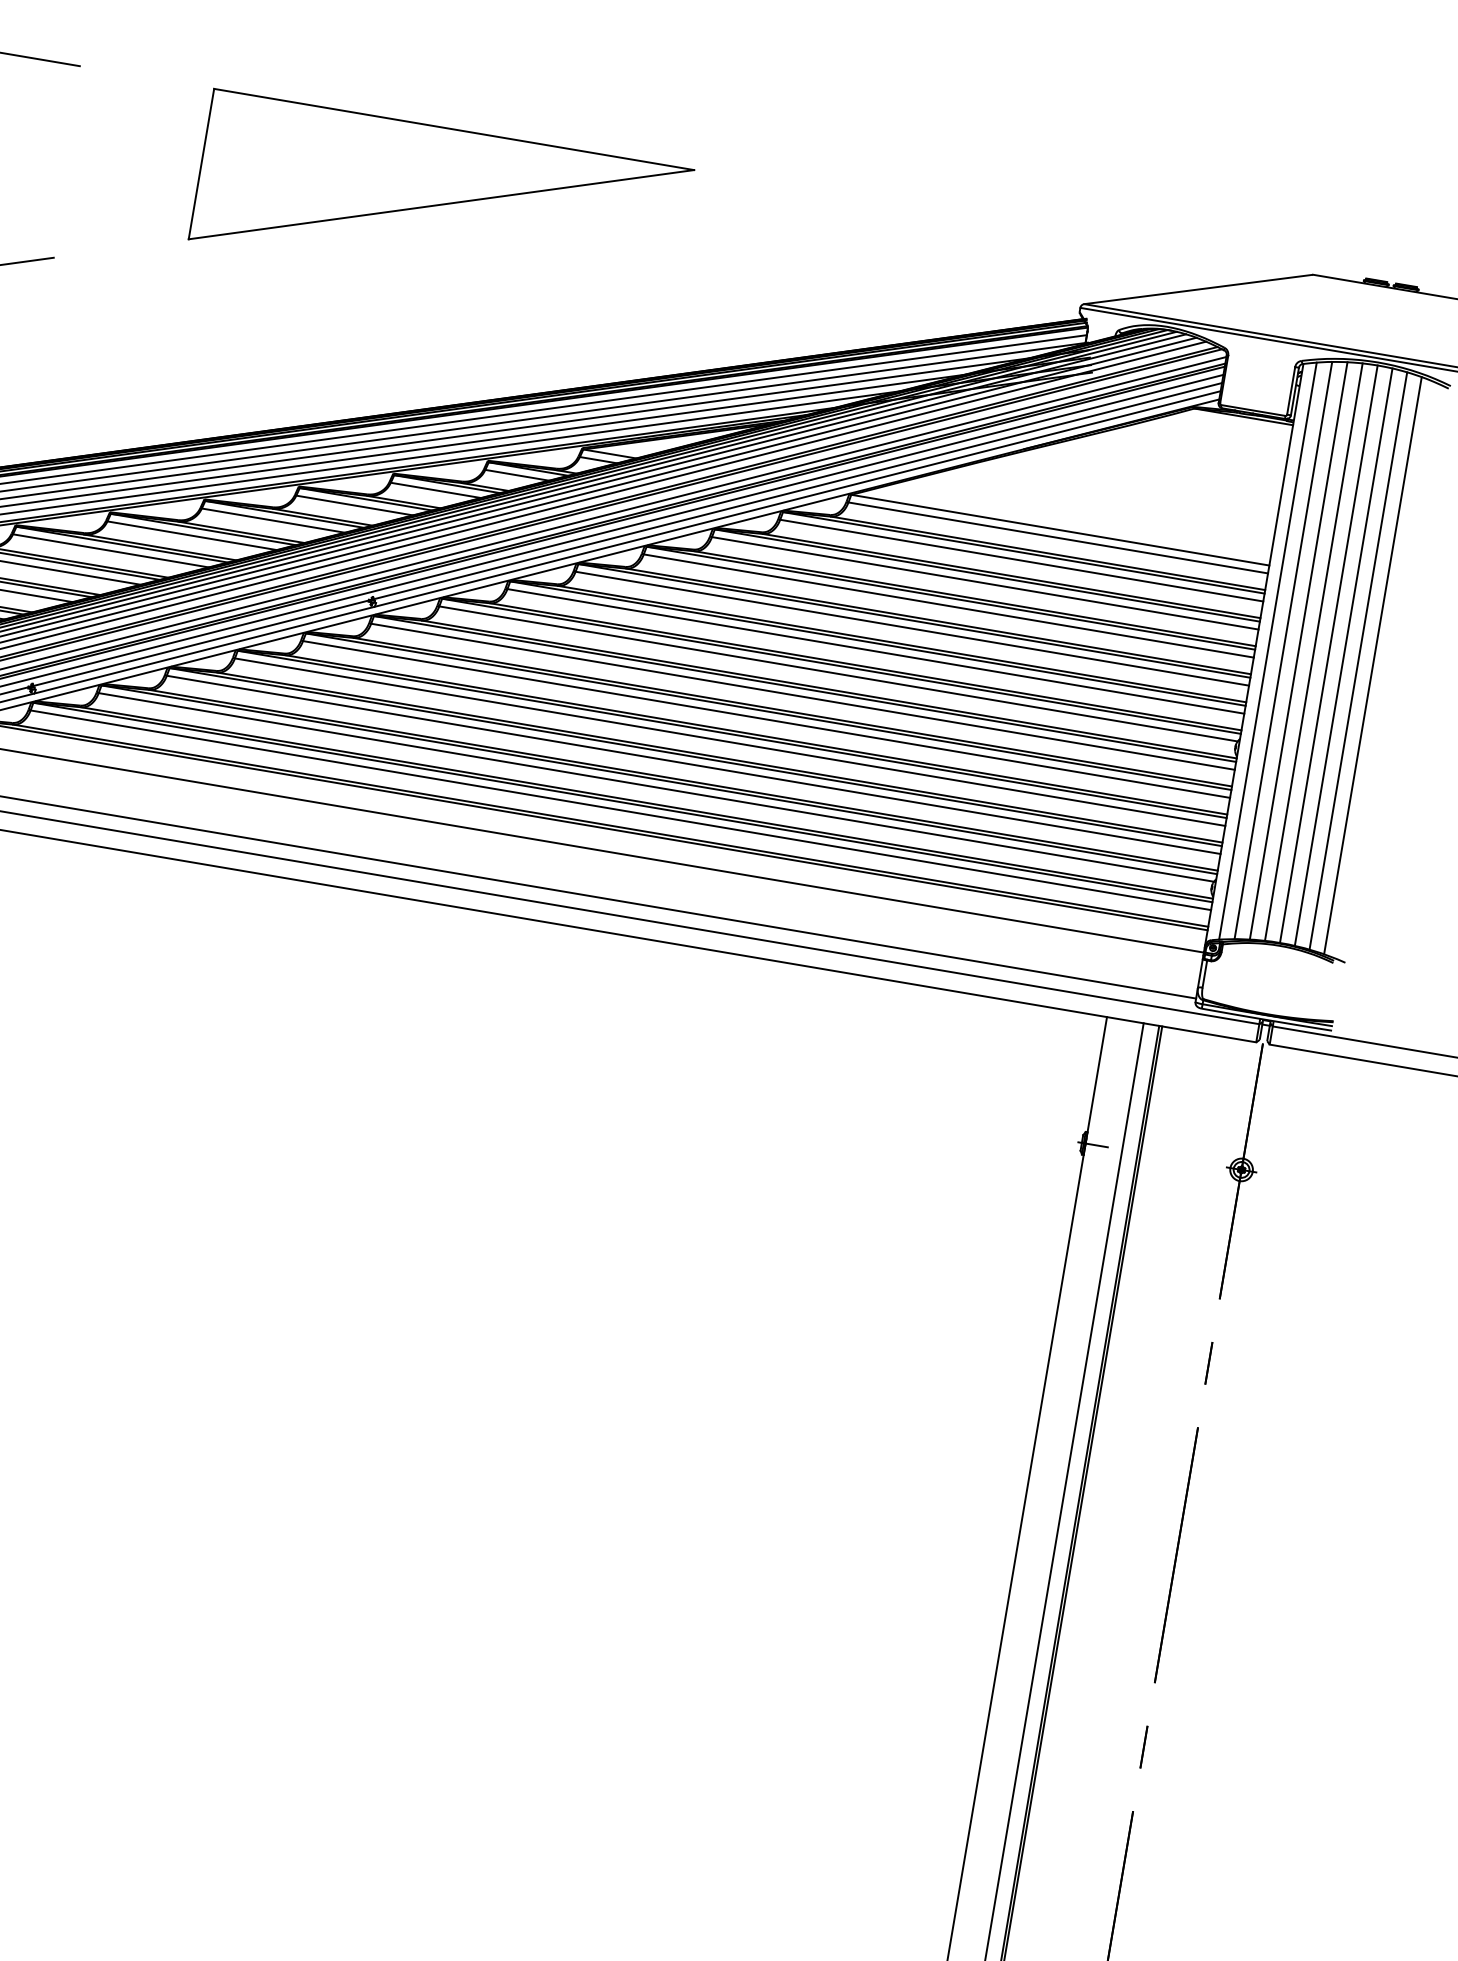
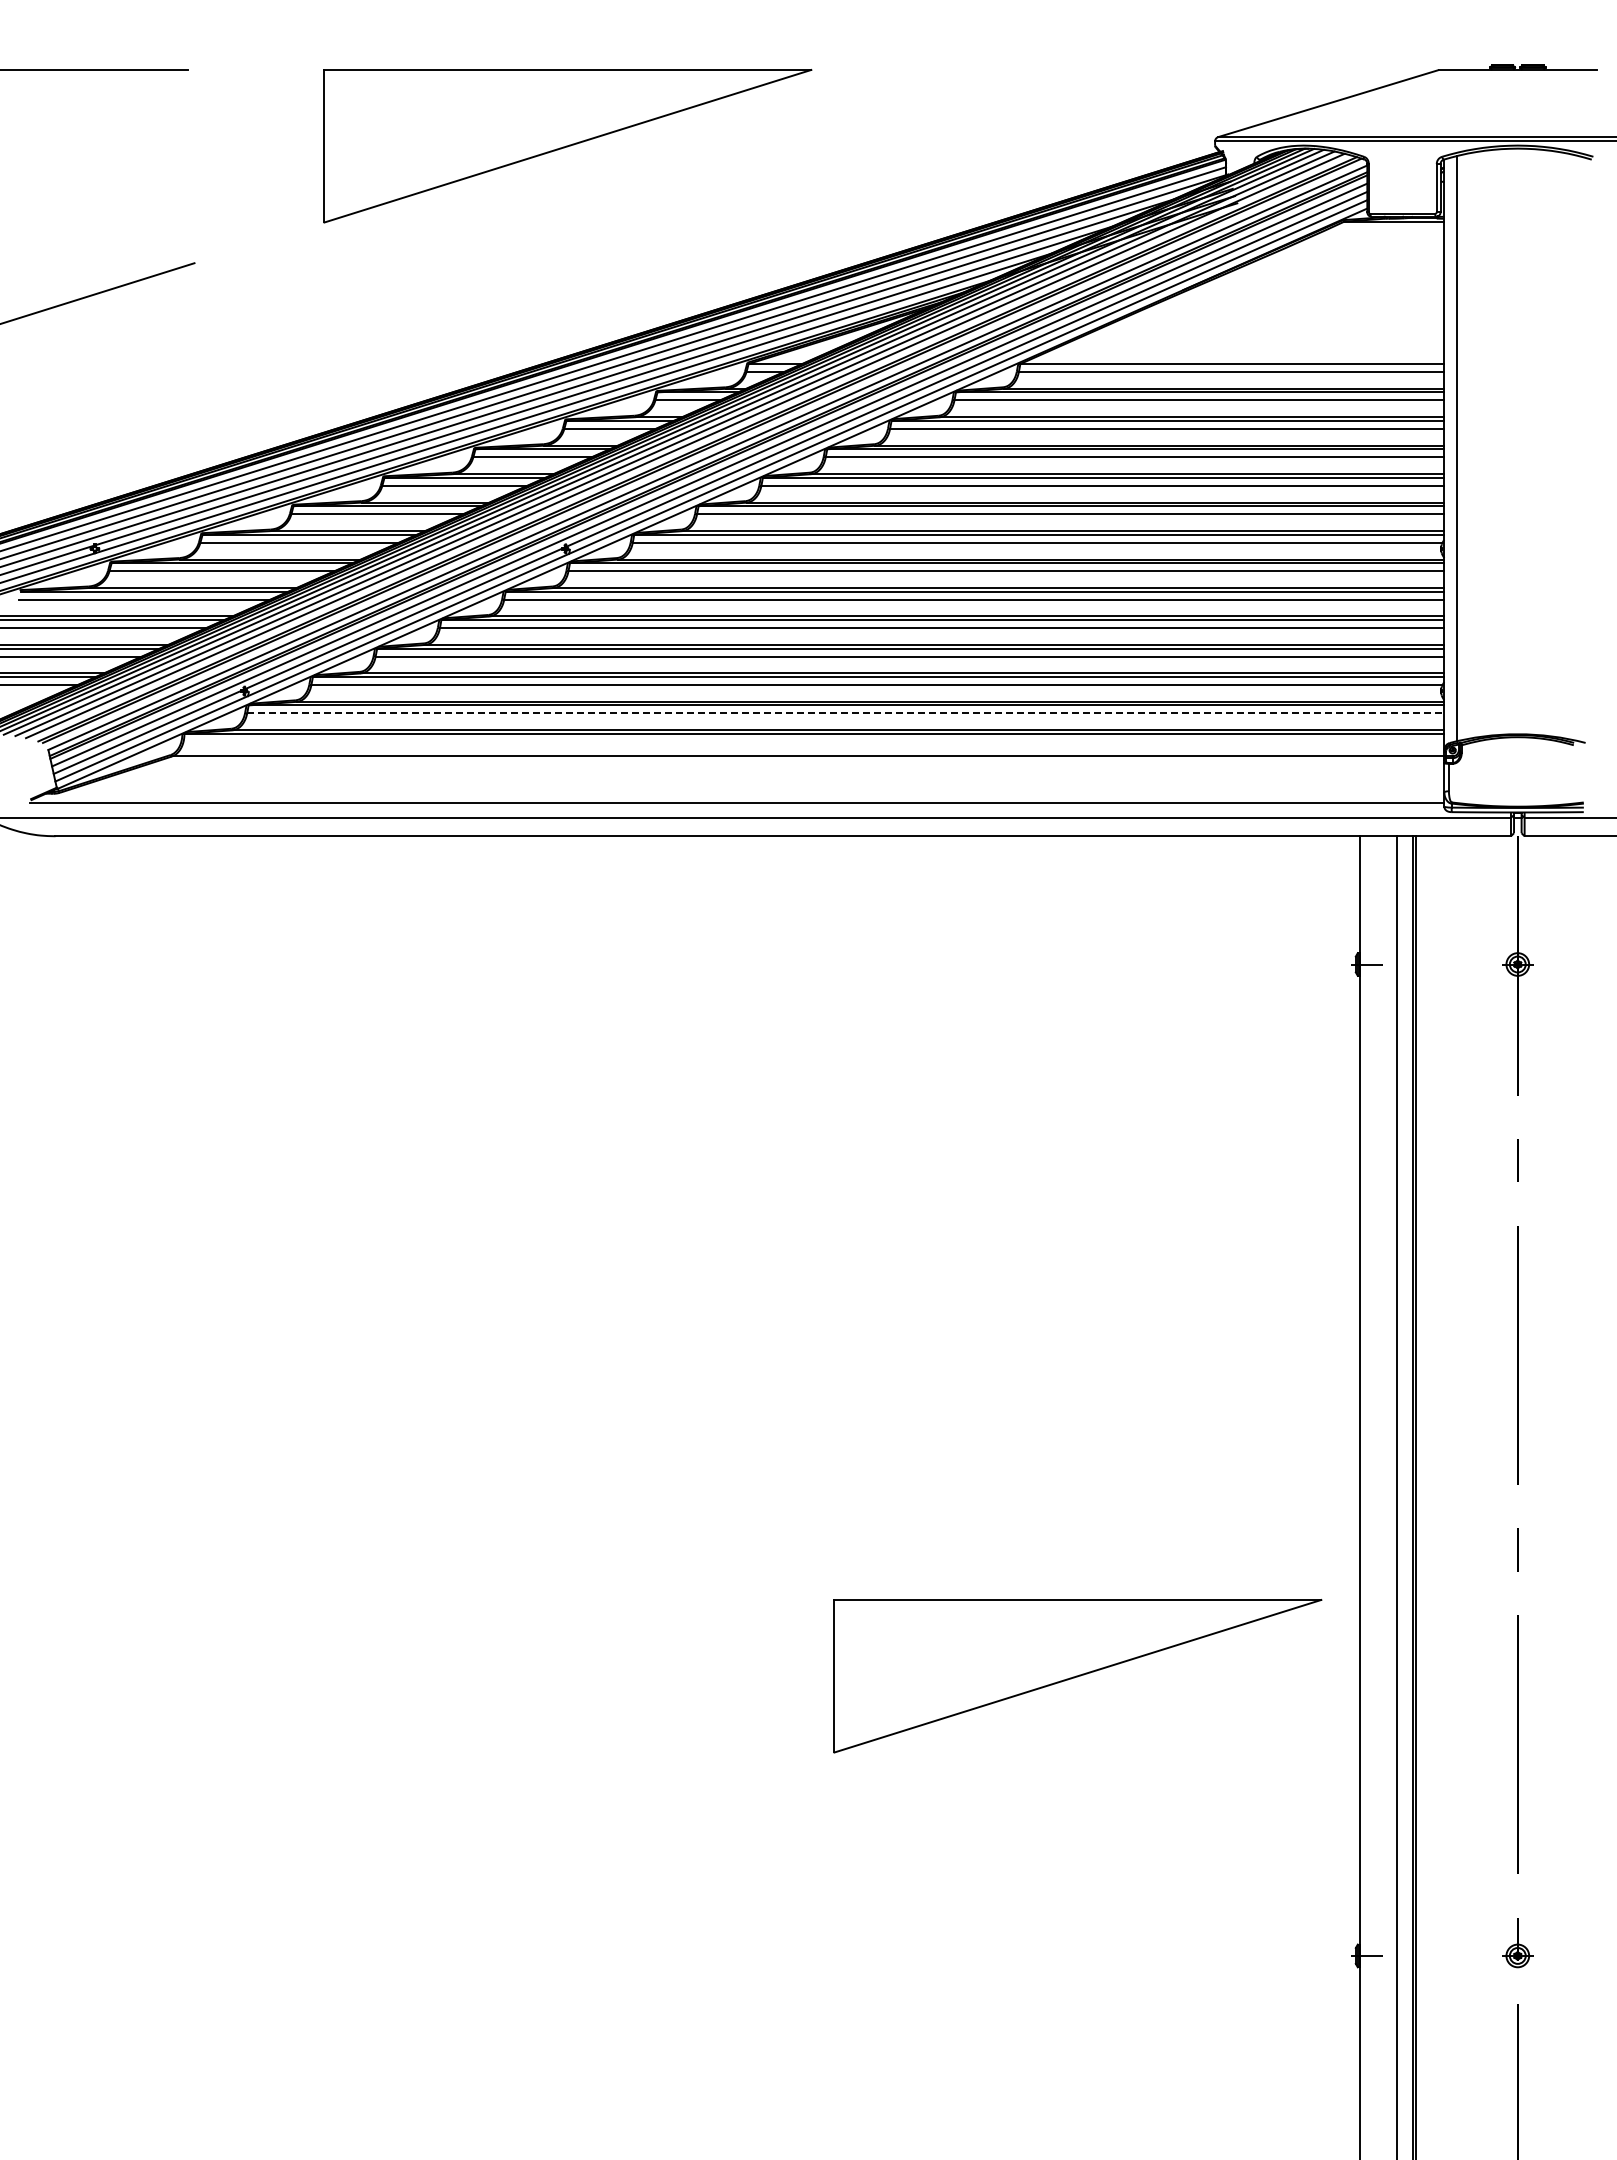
line: (1283, 650) -> (1472, 445), removed
line: (1298, 650) -> (1487, 442), removed
line: (1313, 651) -> (1502, 441), removed
line: (1328, 654) -> (1517, 441), removed
line: (1343, 656) -> (1532, 441), removed
line: (1358, 660) -> (1548, 442), removed
line: (1373, 665) -> (1563, 445), removed
line: (620, 810) -> (845, 713), solid -> dashed
part: (688, 1798) -> (1077, 1676), added

